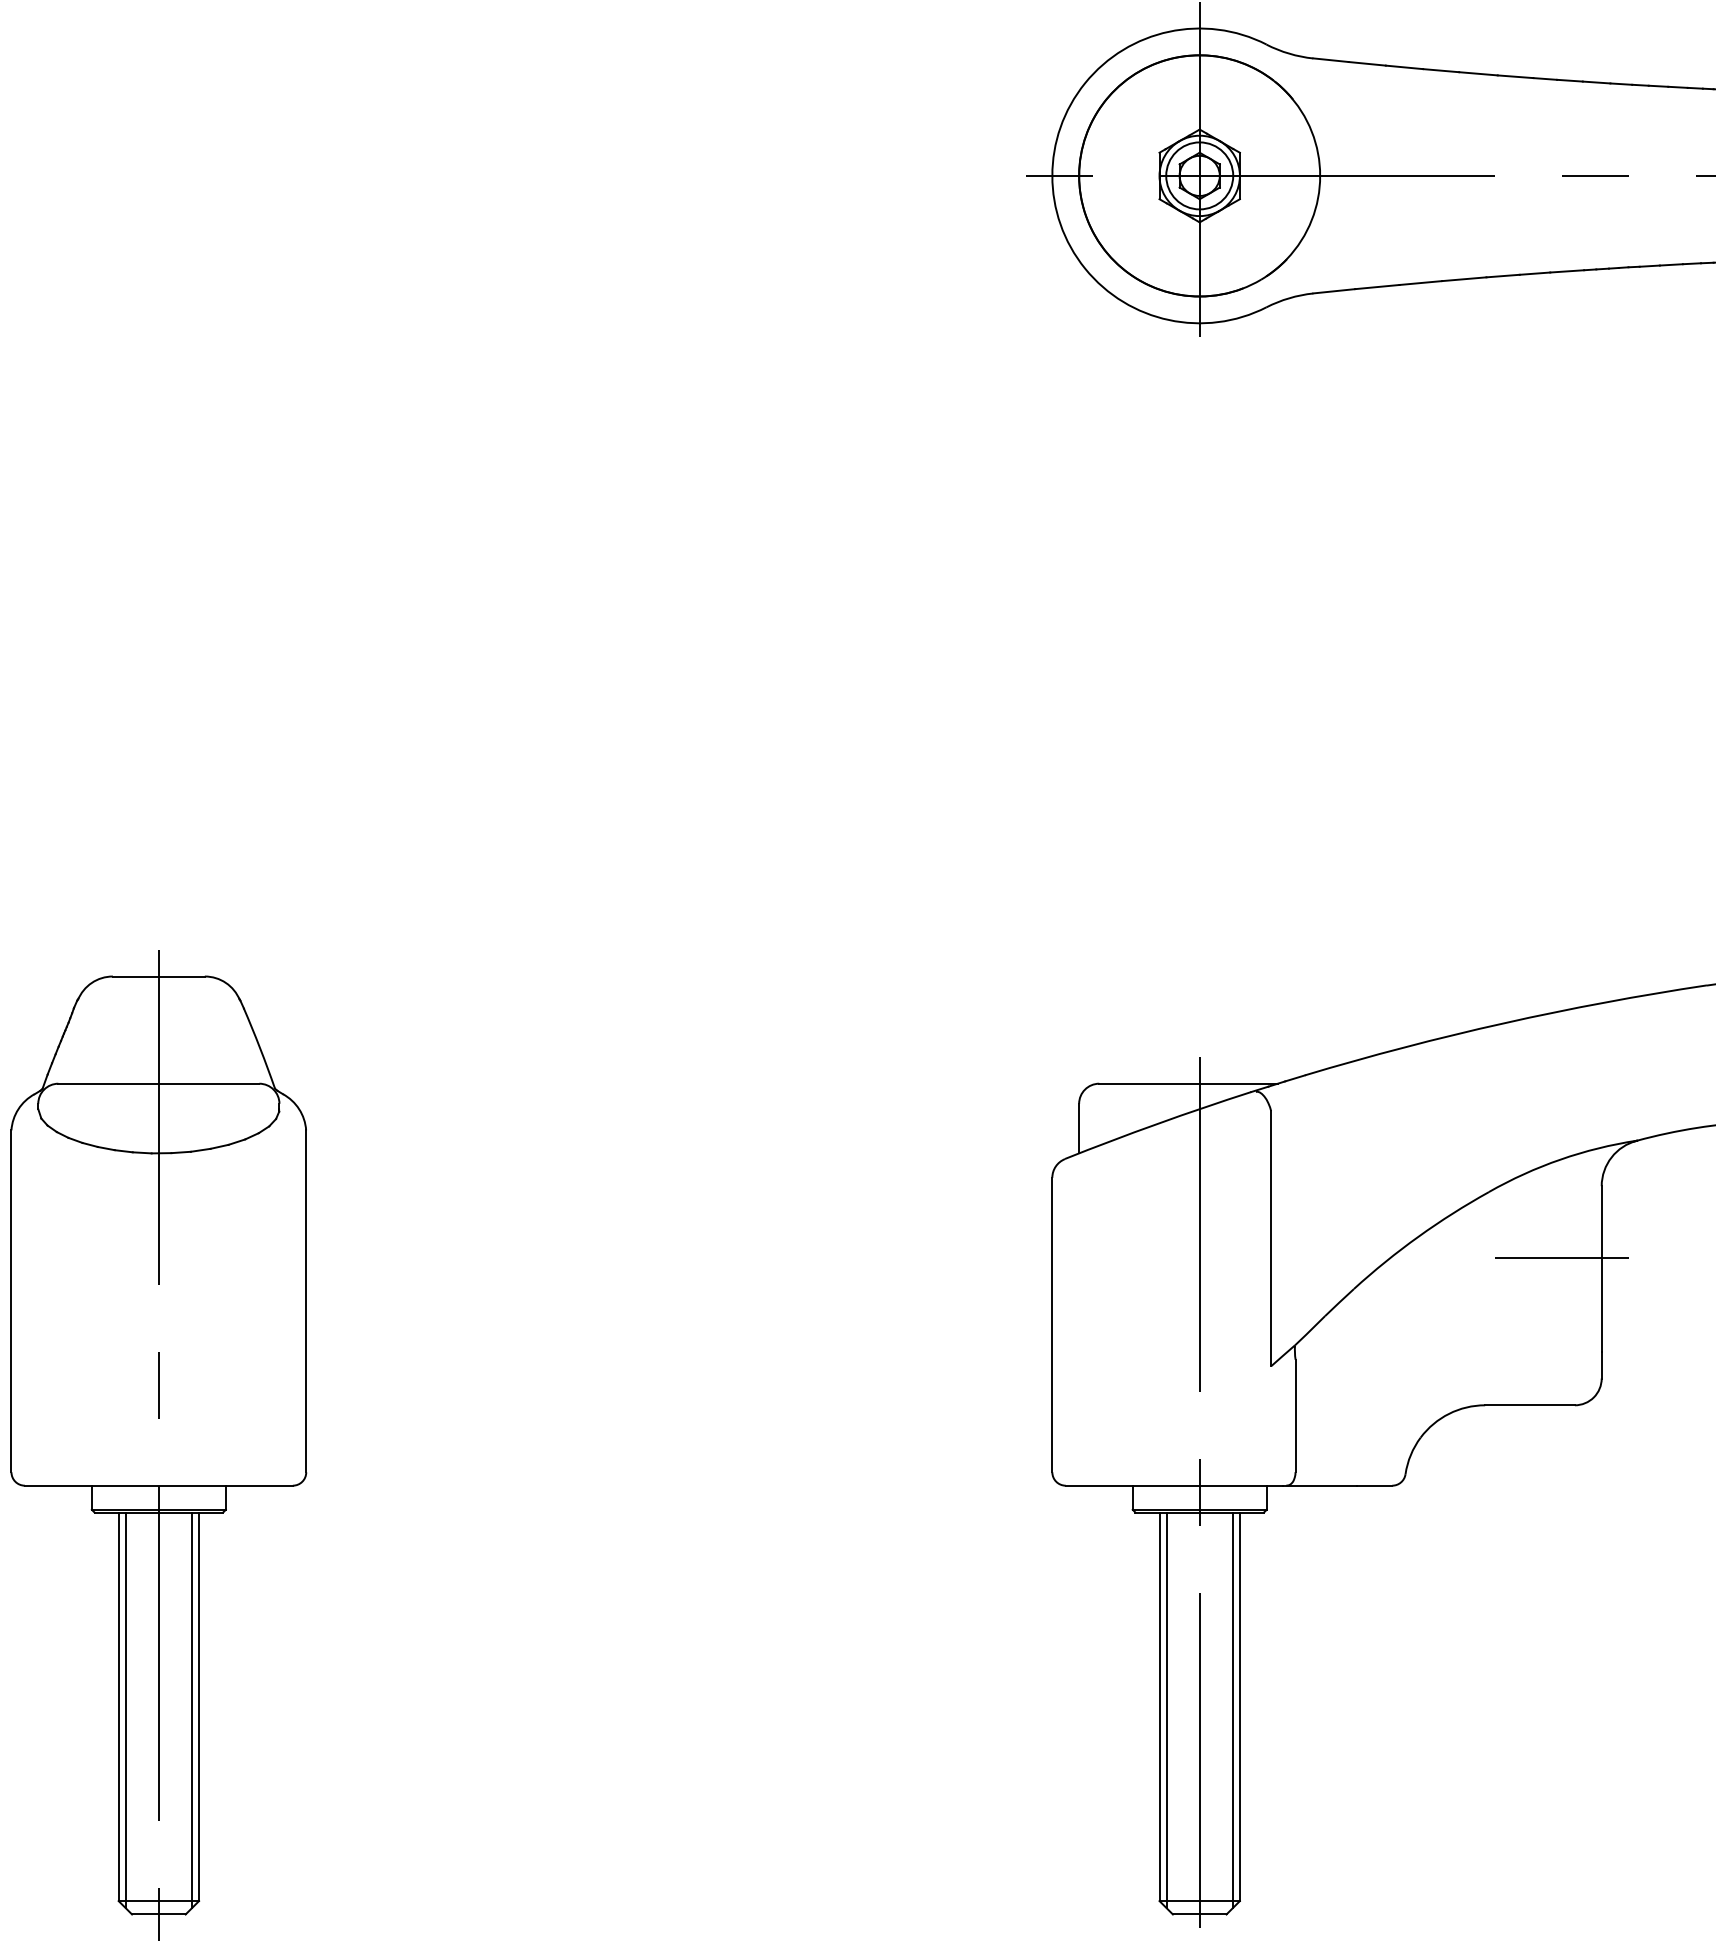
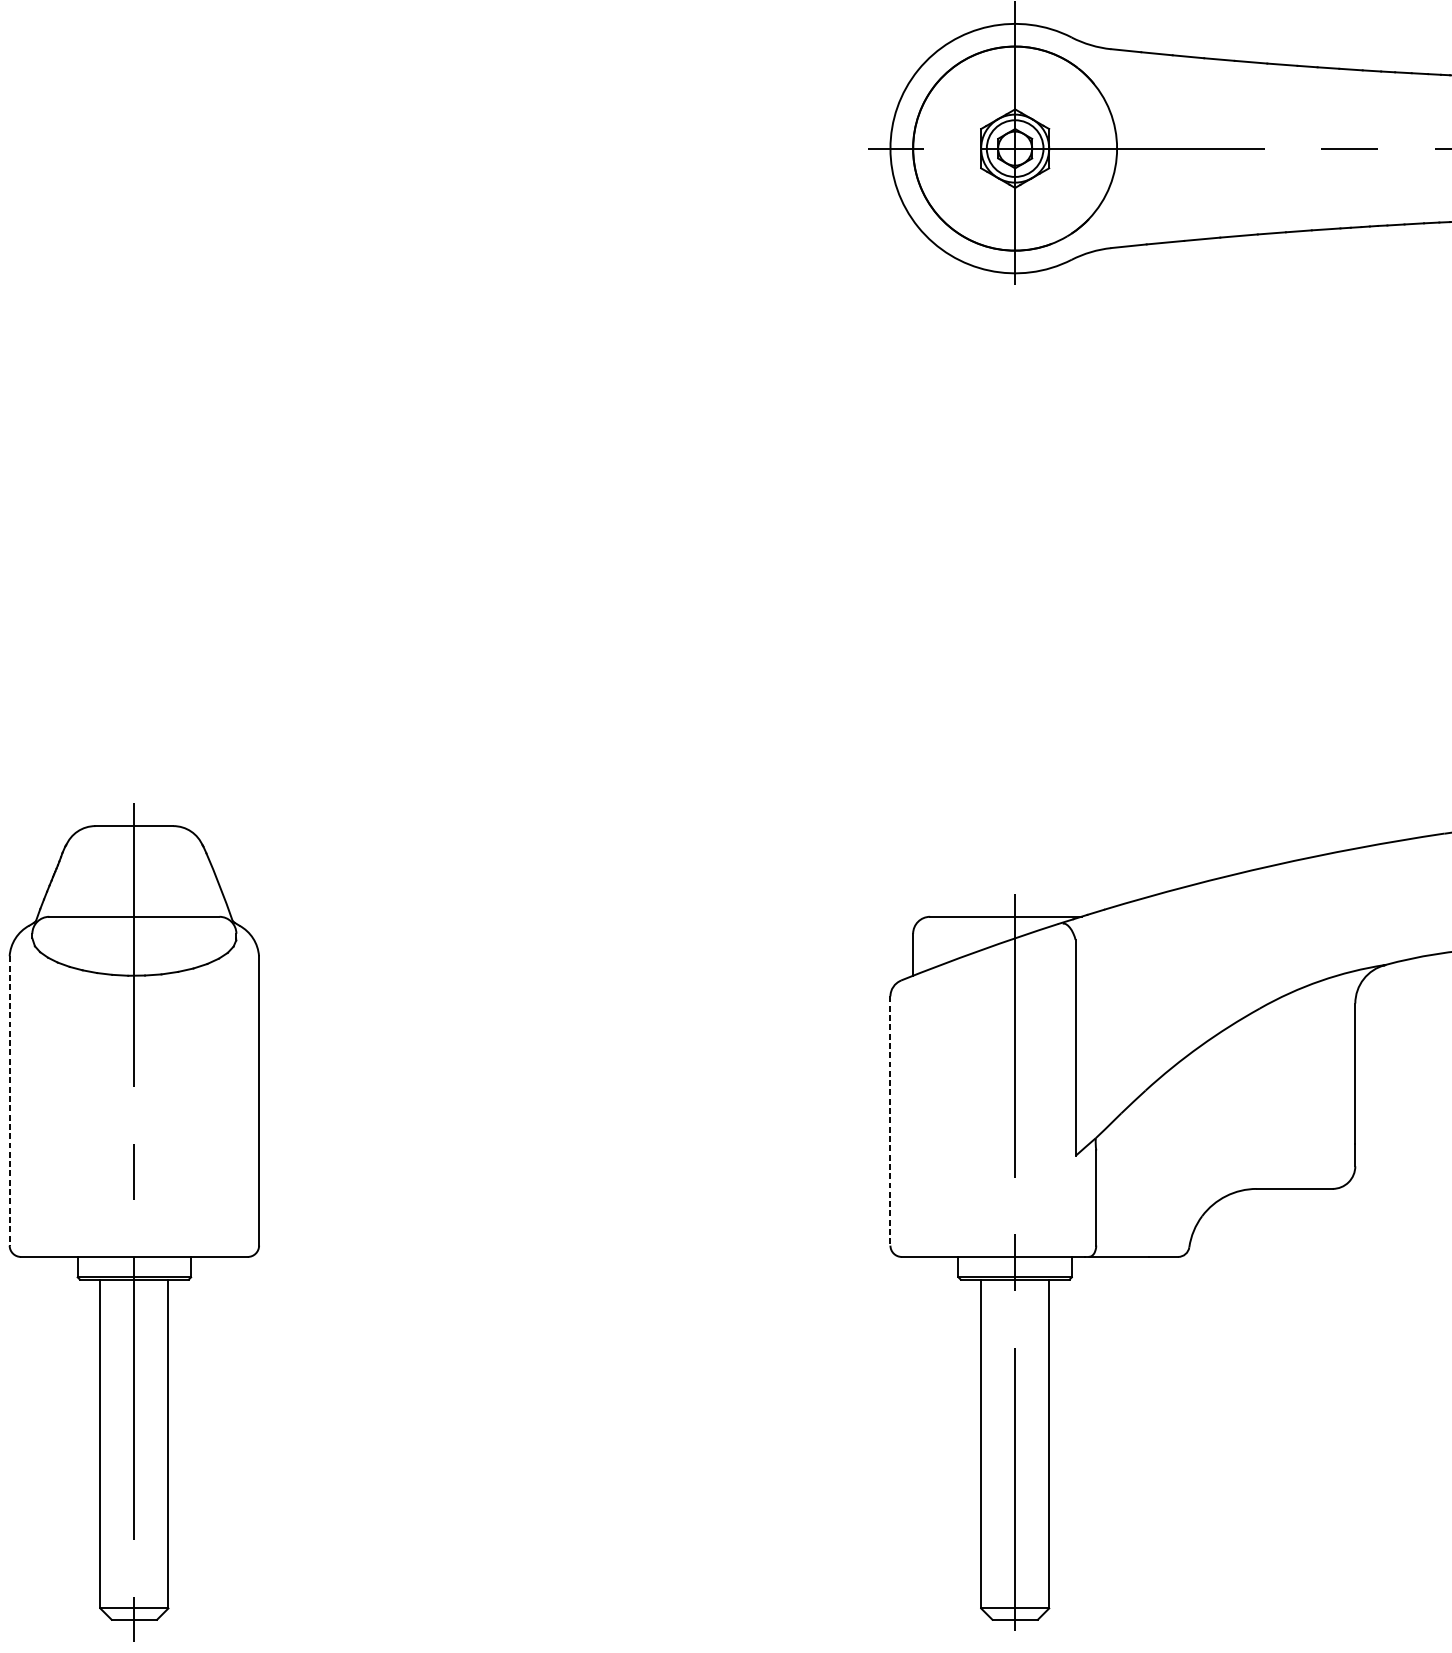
line: (1561, 1257) -> (1321, 1063), removed
line: (11, 1301) -> (9, 1101), solid -> dashed
line: (1052, 1325) -> (890, 1121), solid -> dashed
line: (125, 1710) -> (106, 1447), removed
line: (191, 1710) -> (162, 1447), removed
line: (1166, 1710) -> (987, 1447), removed
line: (1232, 1710) -> (1042, 1447), removed

